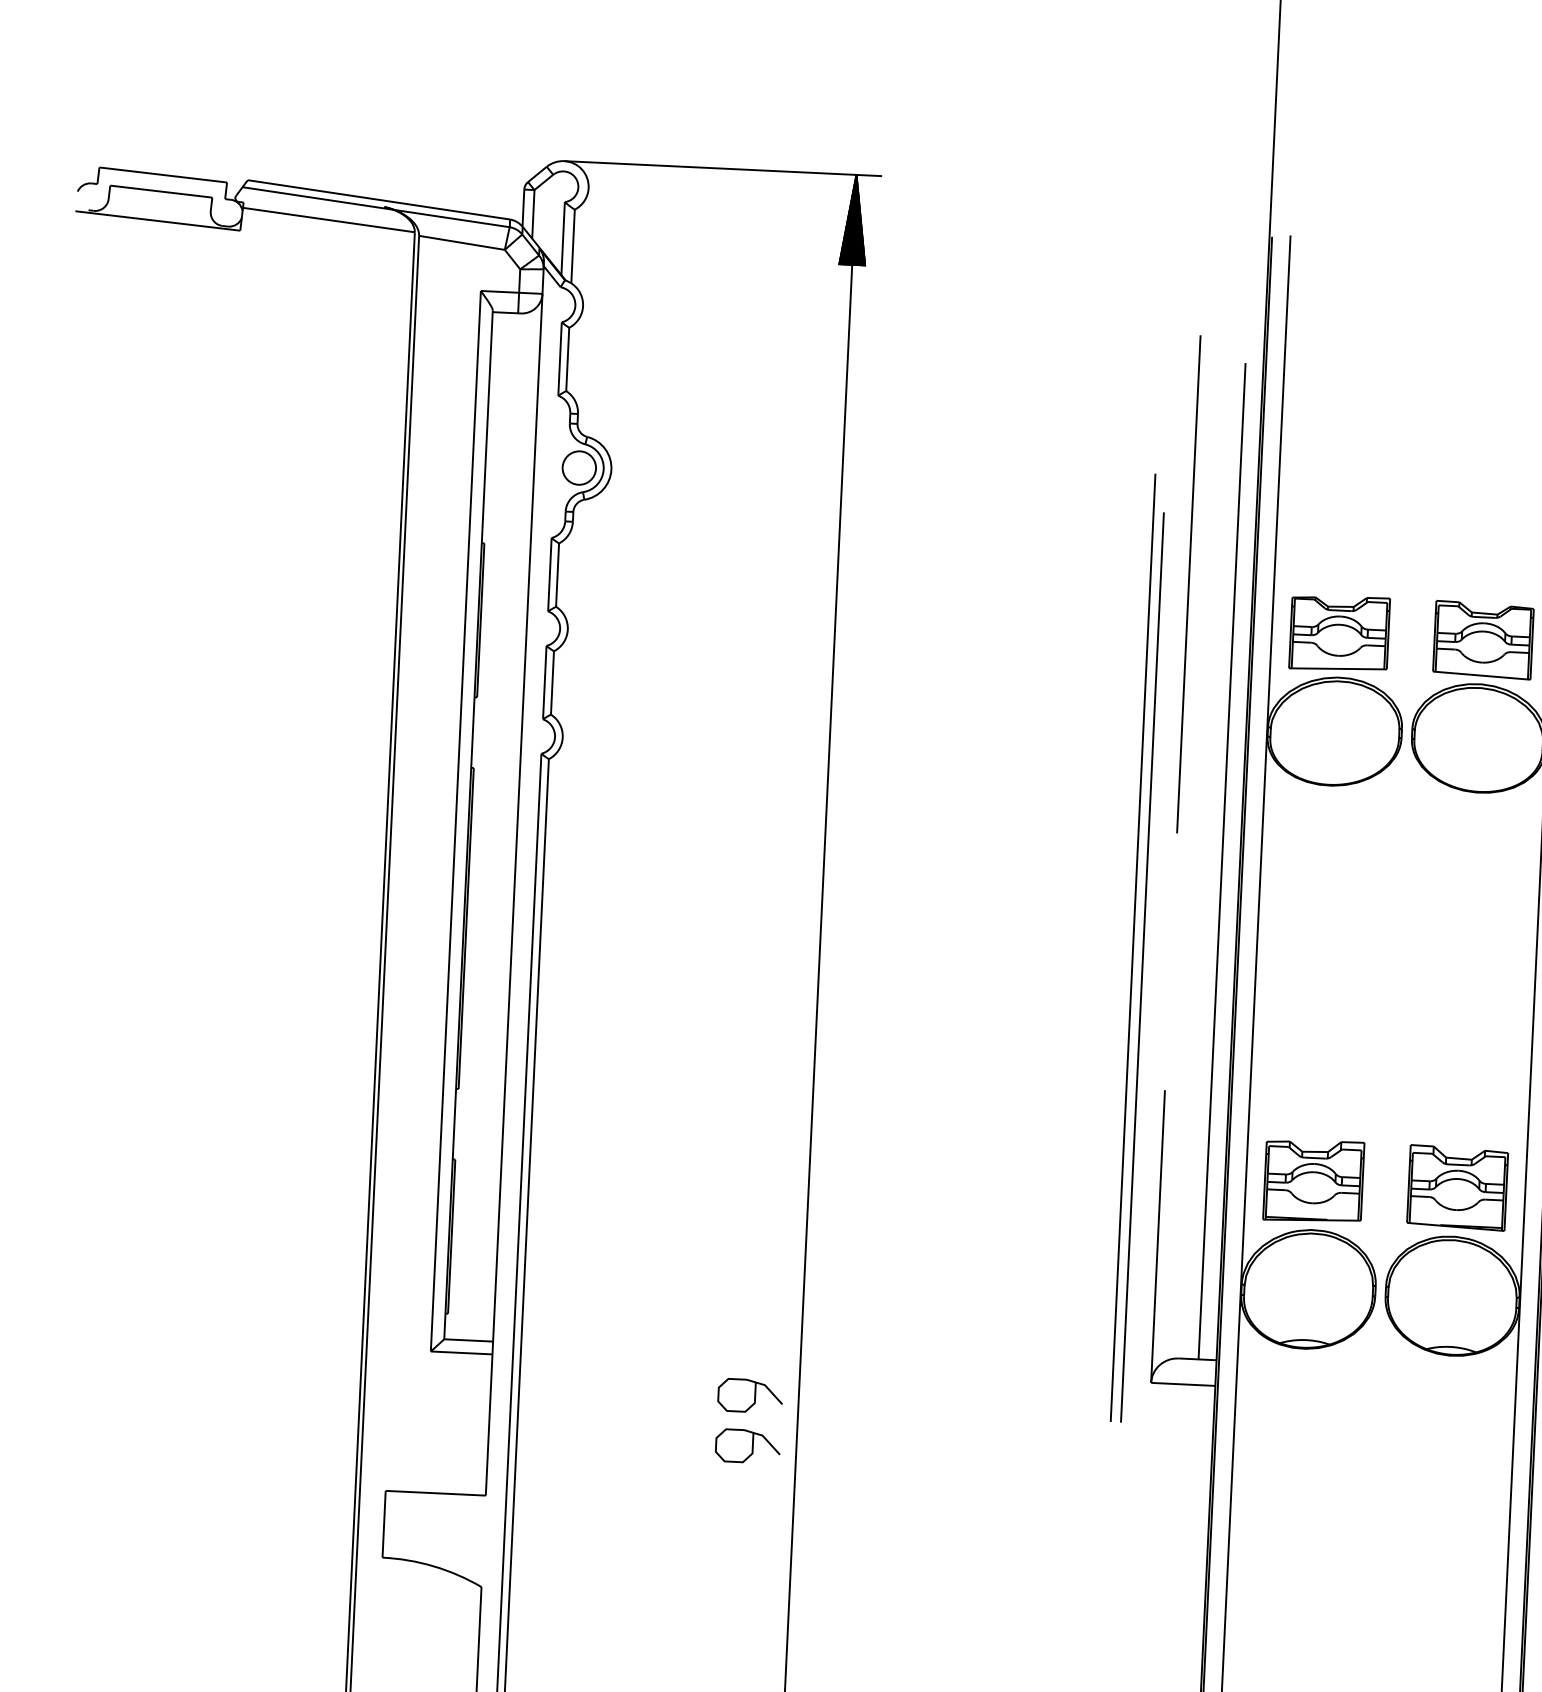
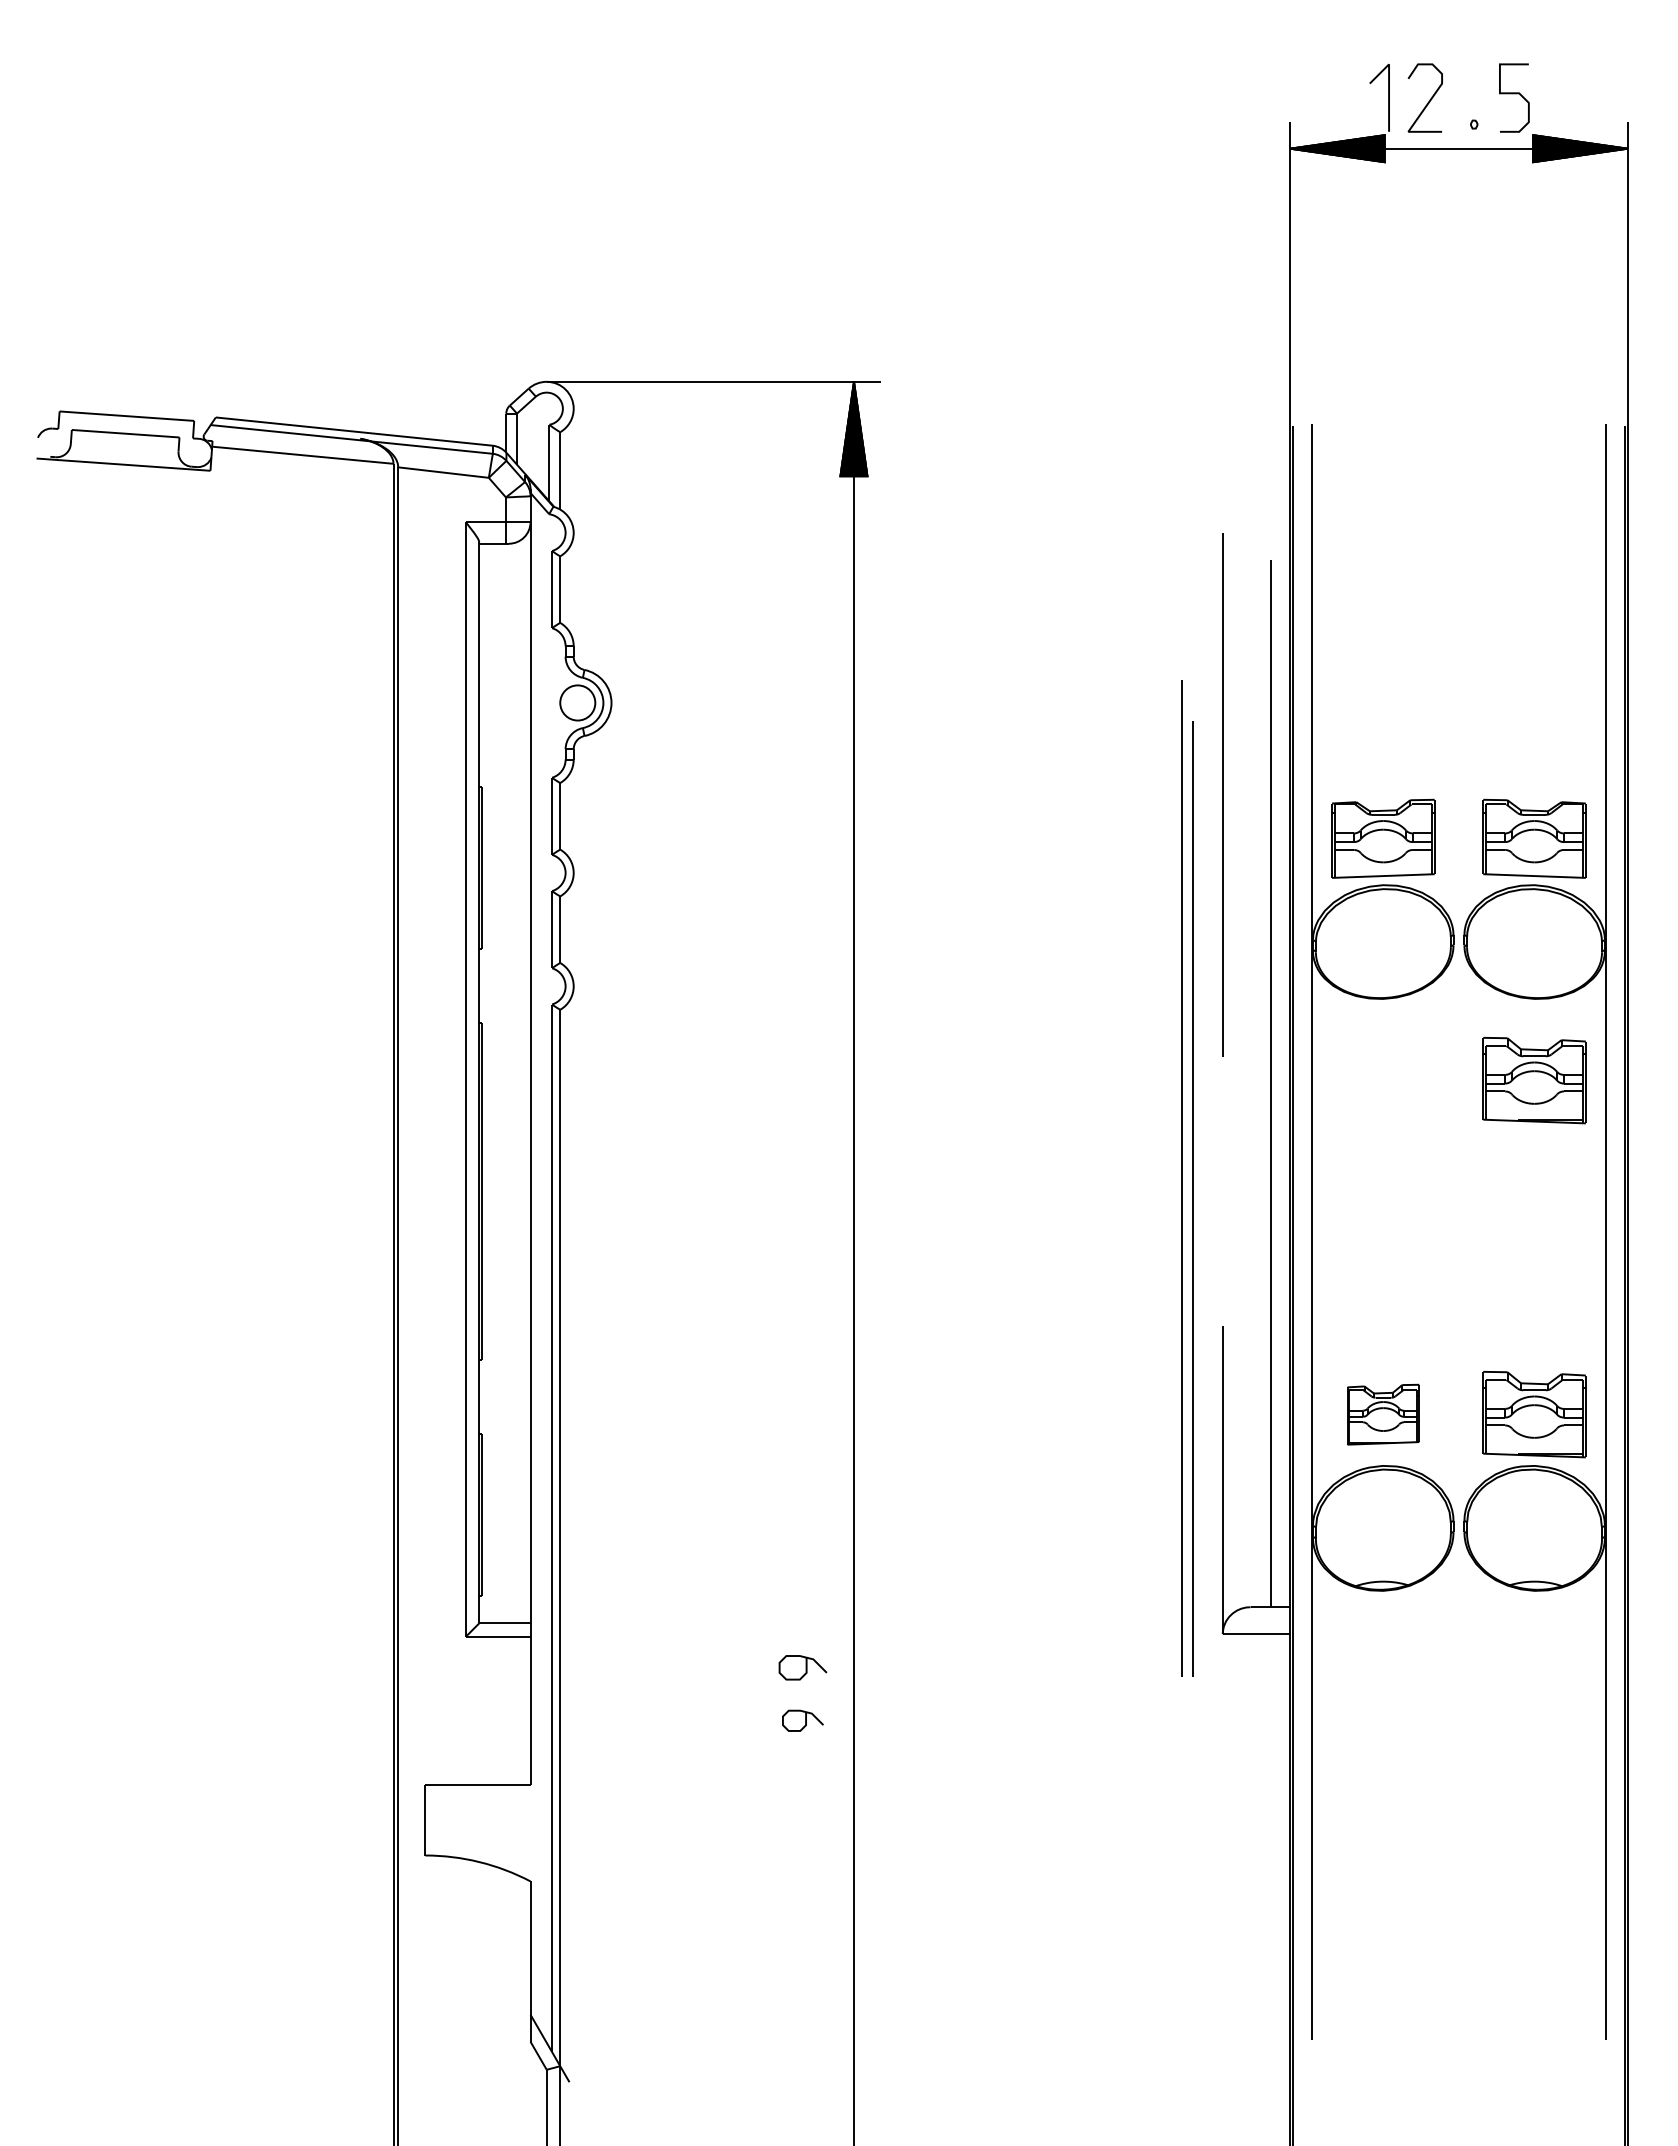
part: (1472, 870) -> (1534, 1080), added
part: (1313, 1181) -> (1383, 1414), size x0.7
part: (749, 1395) -> (802, 1667), size x0.7
part: (747, 1446) -> (802, 1720), size x0.6

